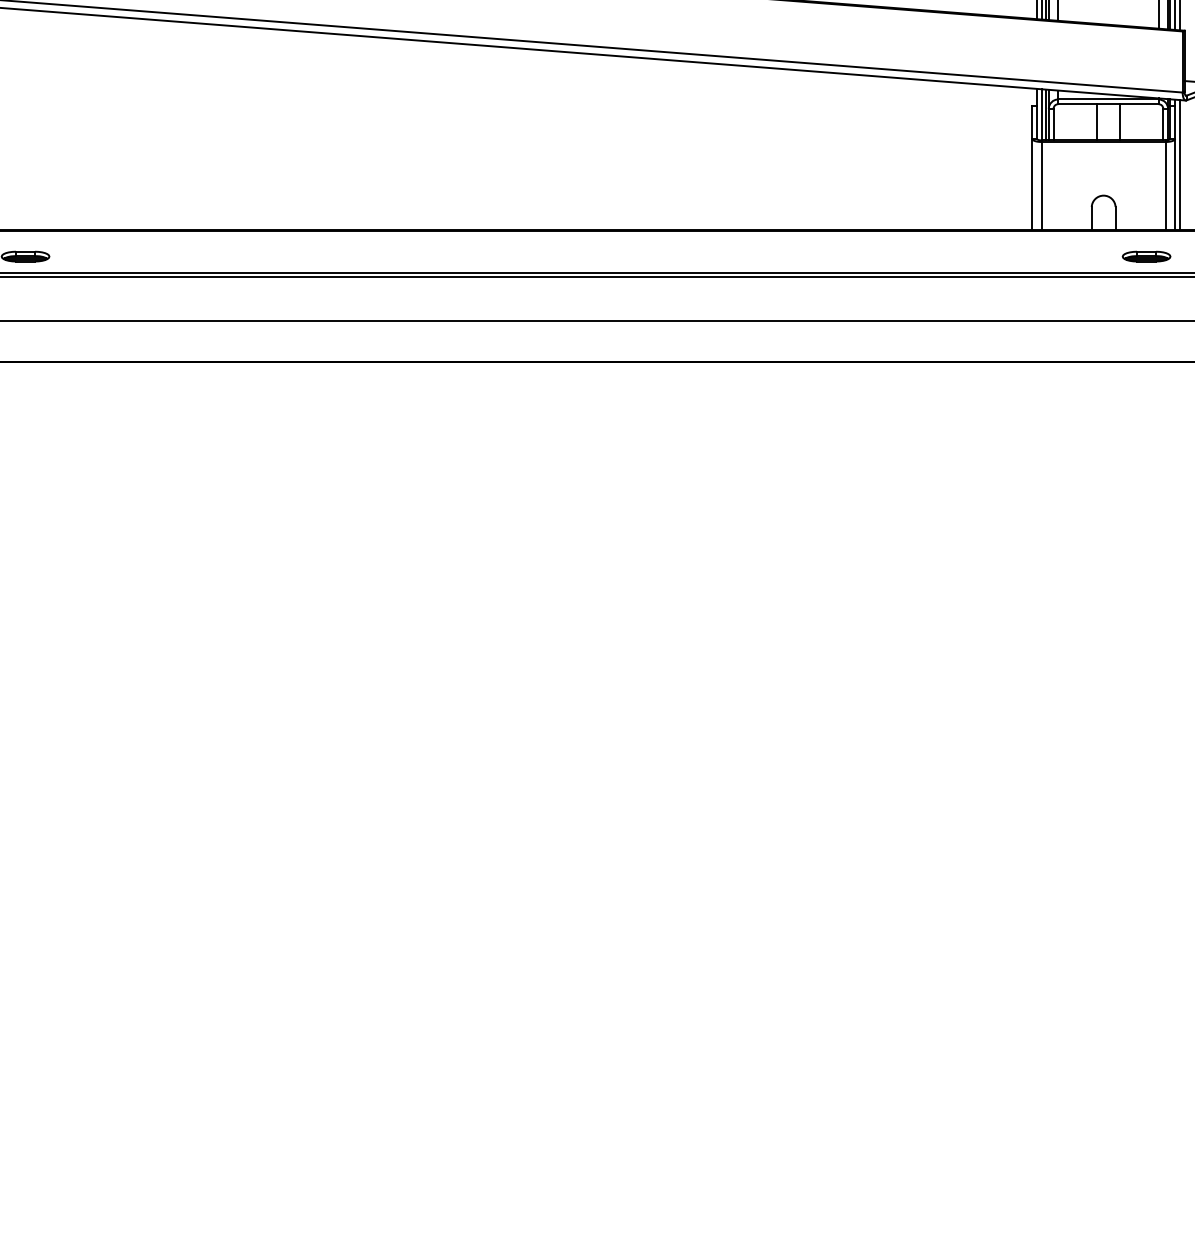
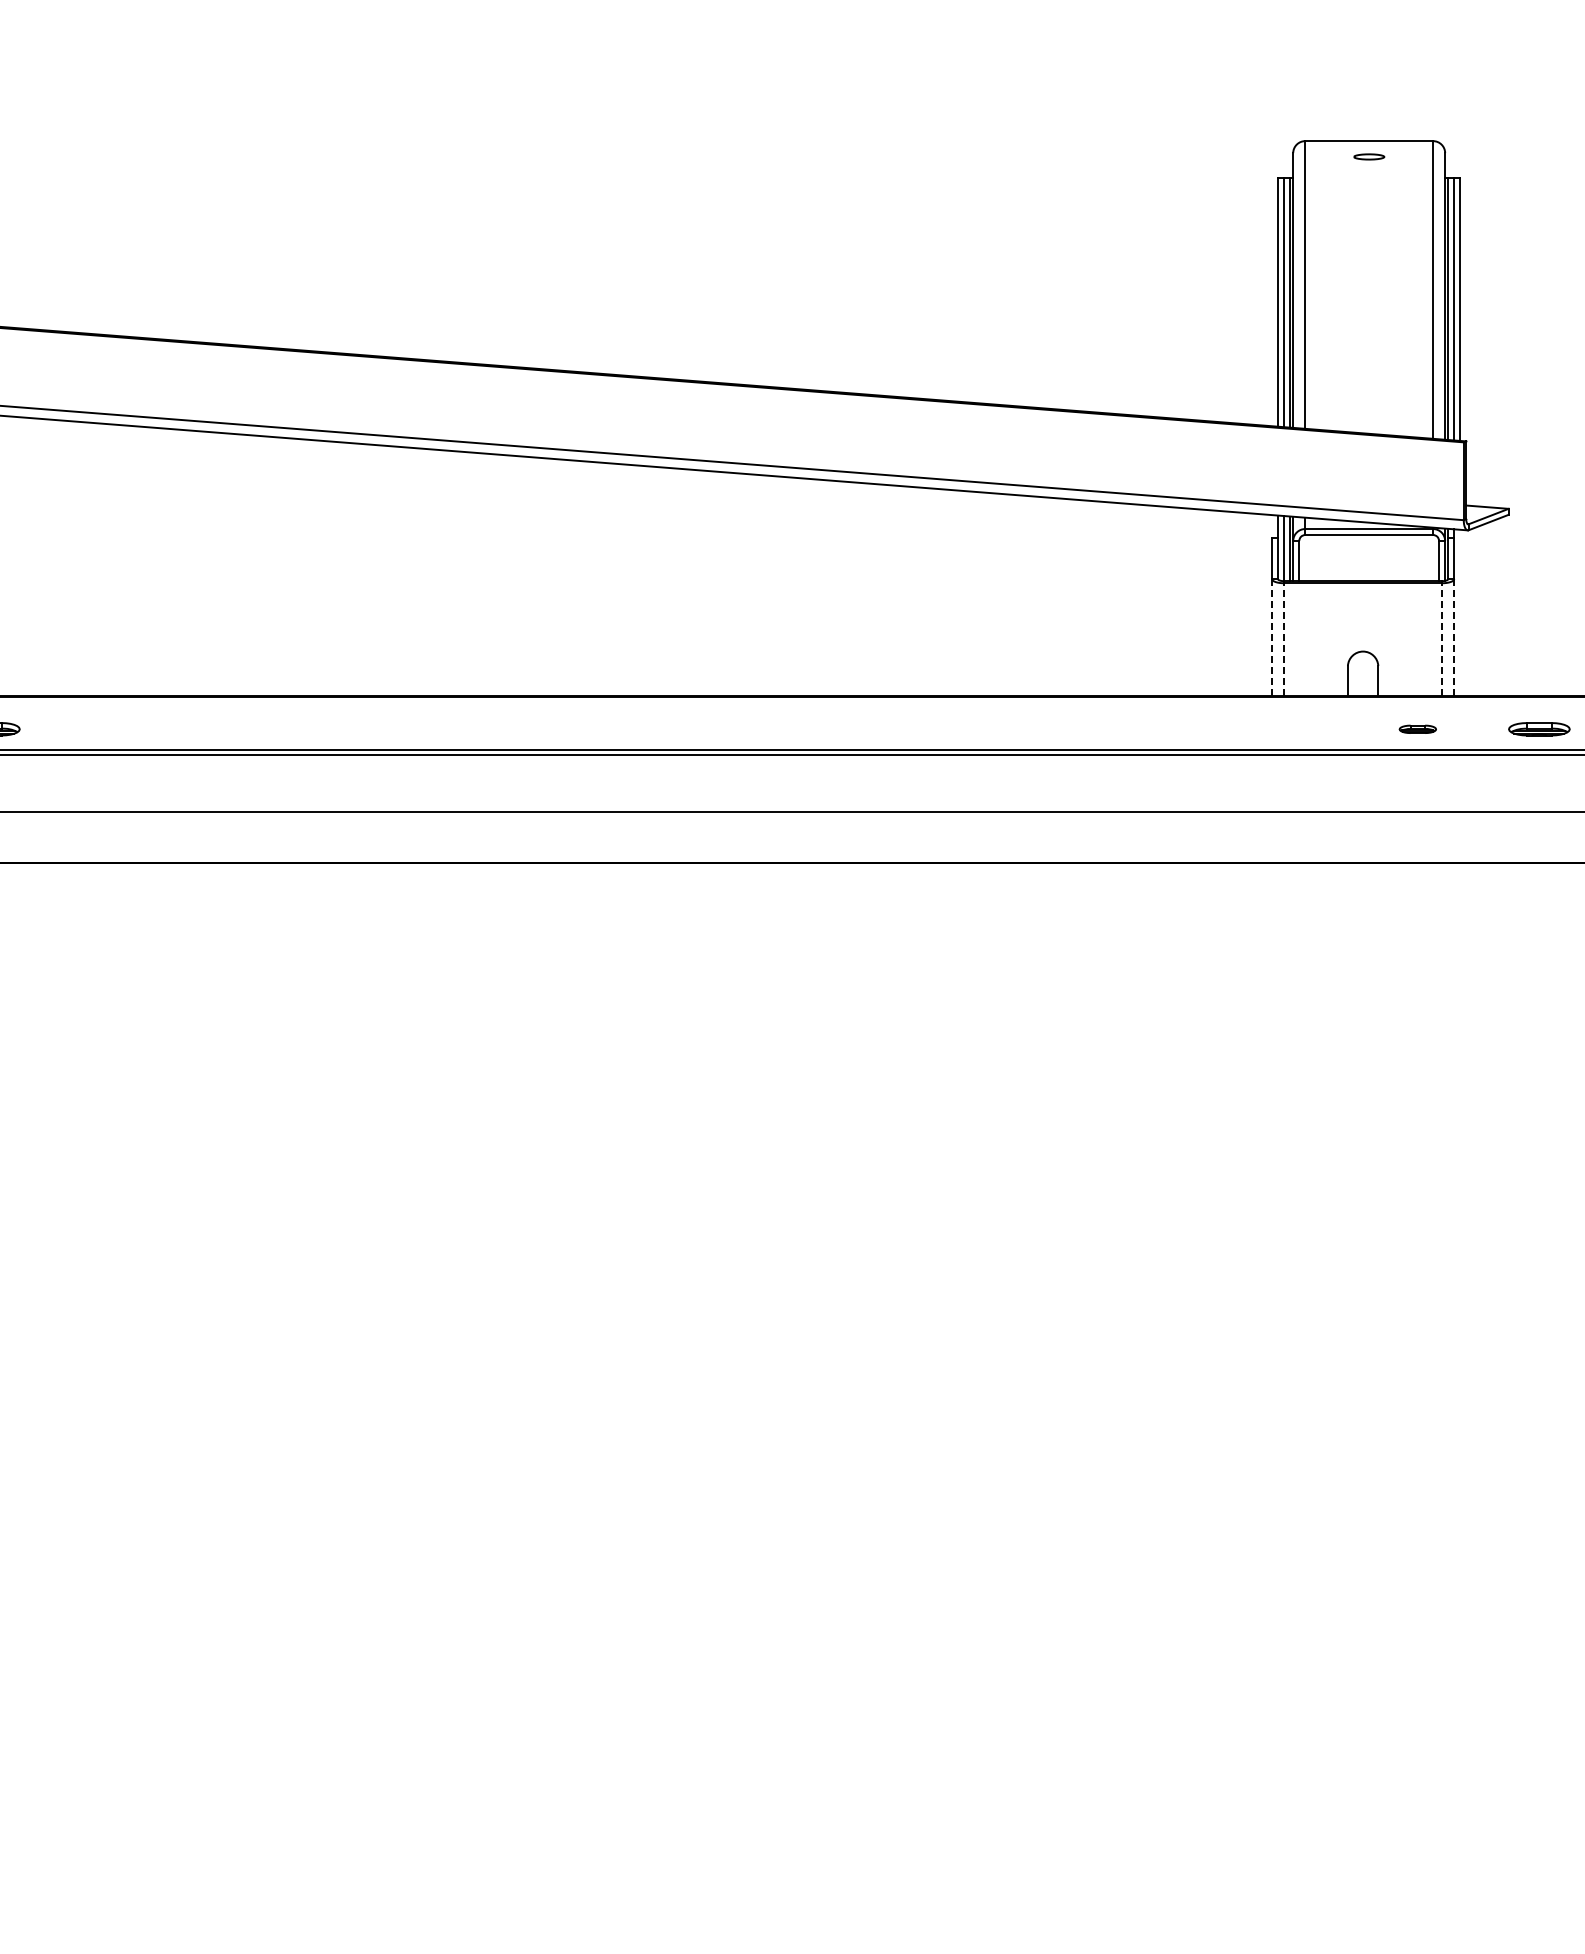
line: (1096, 122) -> (1353, 558), removed
line: (1120, 122) -> (1384, 558), removed
line: (1180, 164) -> (1460, 612), removed
line: (1031, 184) -> (1271, 637), solid -> dashed
line: (1175, 184) -> (1454, 637), solid -> dashed
line: (1041, 186) -> (1284, 639), solid -> dashed
line: (1165, 186) -> (1442, 639), solid -> dashed
part: (1146, 256) -> (1417, 729), size x0.6

